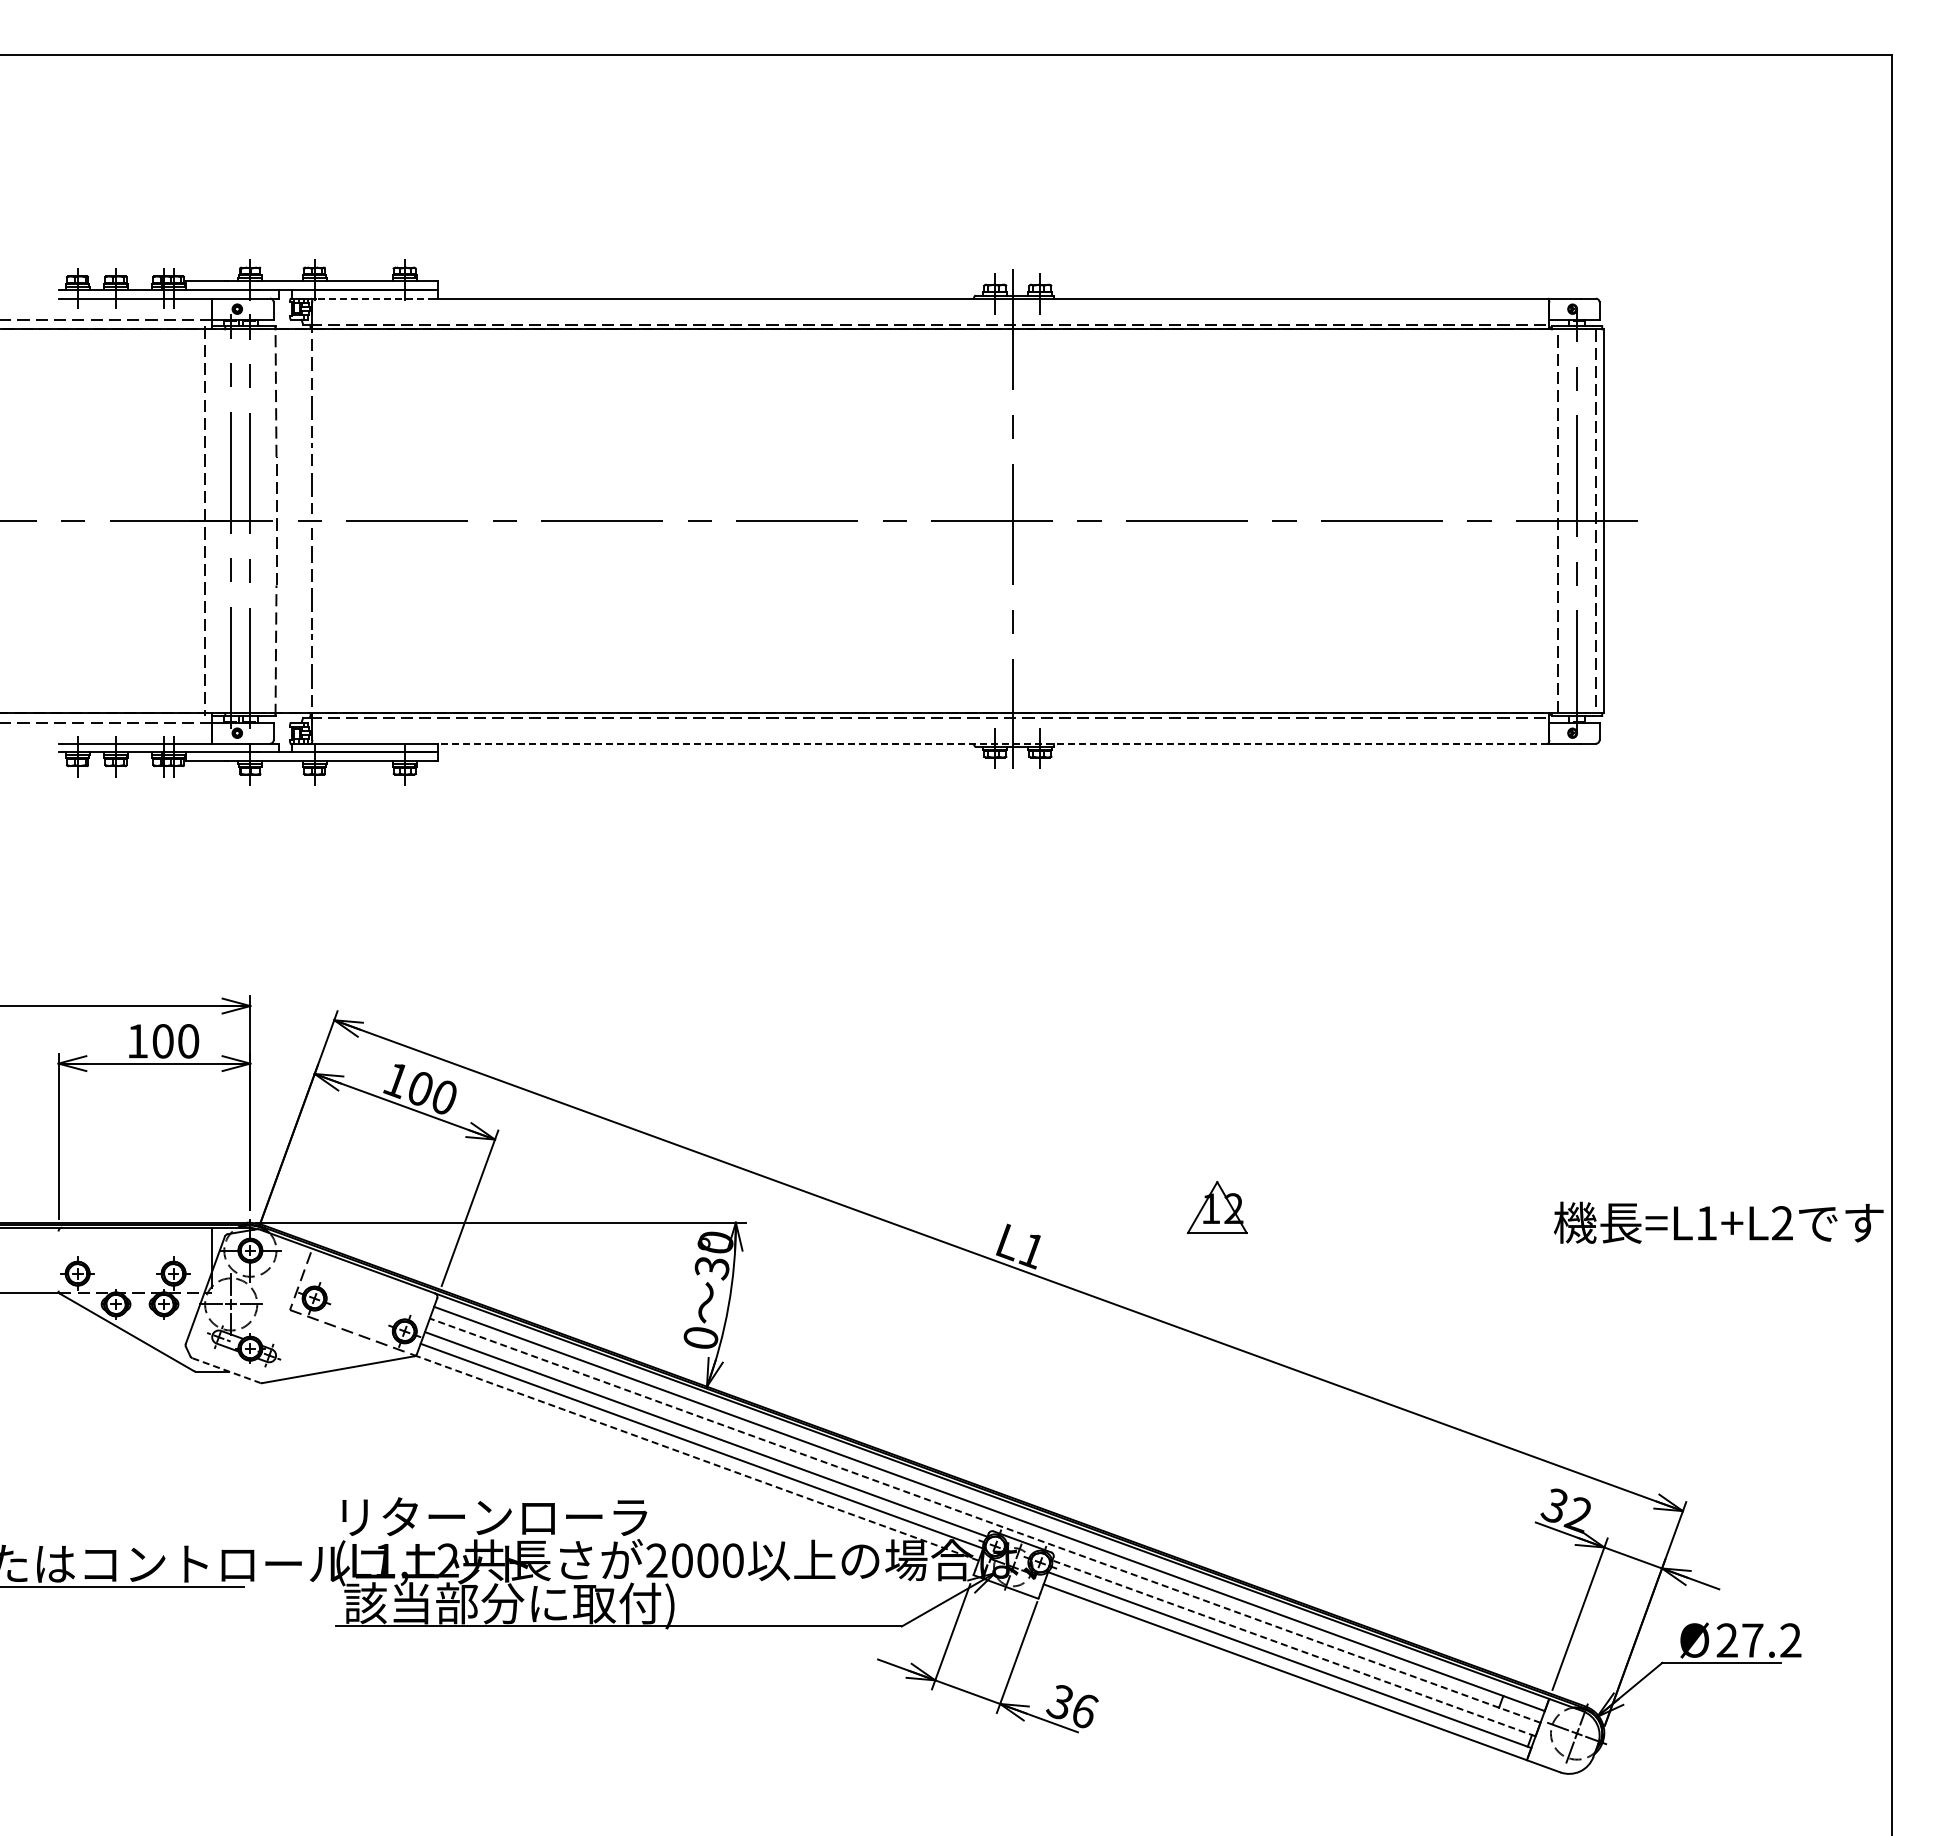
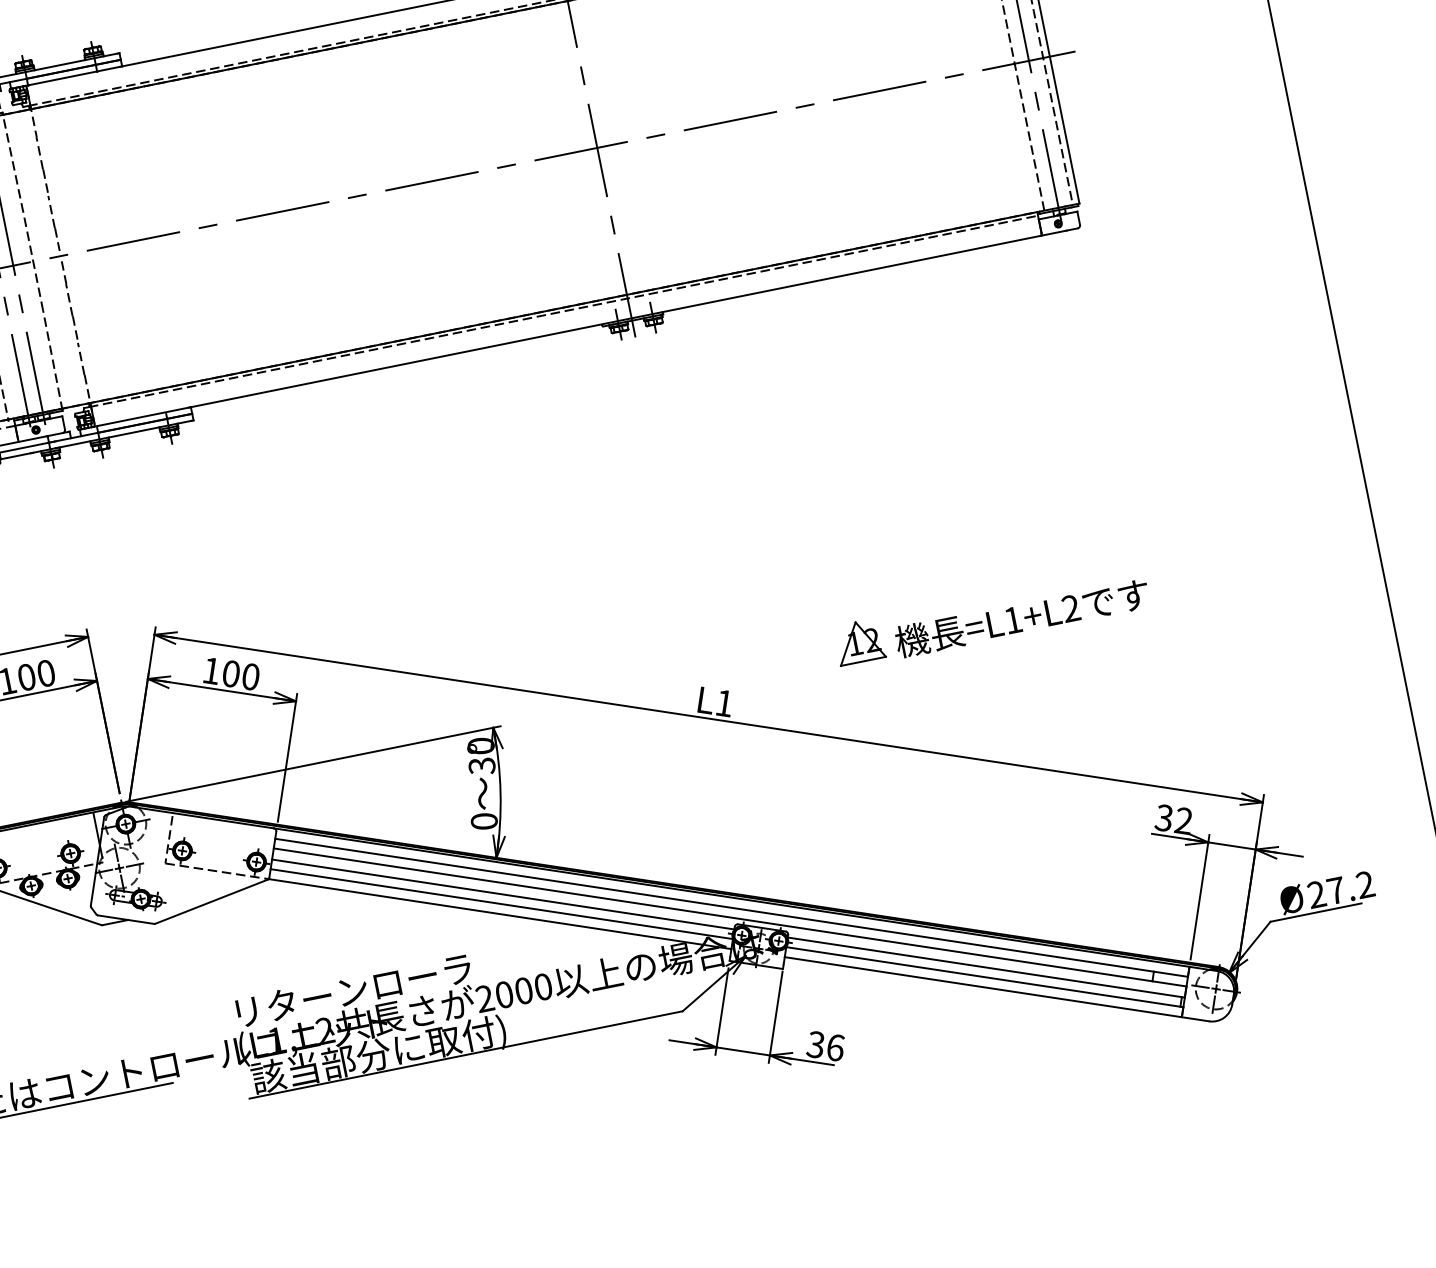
line: (374, 298) -> (73, 76), dashed -> solid
line: (992, 743) -> (615, 321), dashed -> solid
text: (1718, 1222) -> (1022, 617), moved
line: (226, 1370) -> (126, 919), dashed -> solid
line: (697, 1458) -> (500, 914), dashed -> solid
line: (985, 1520) -> (730, 917), dashed -> solid
line: (1293, 1648) -> (985, 967), dashed -> solid

